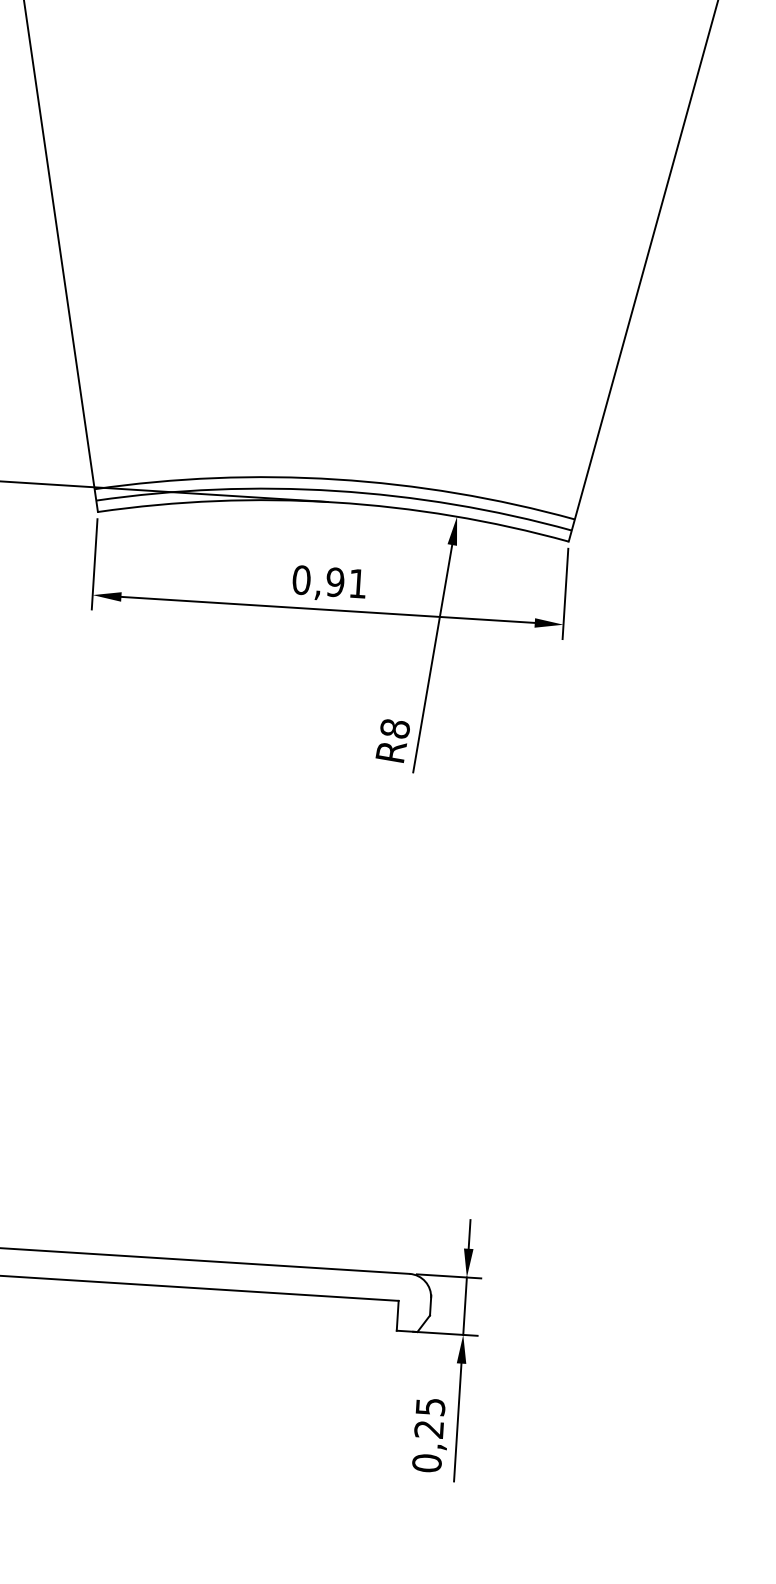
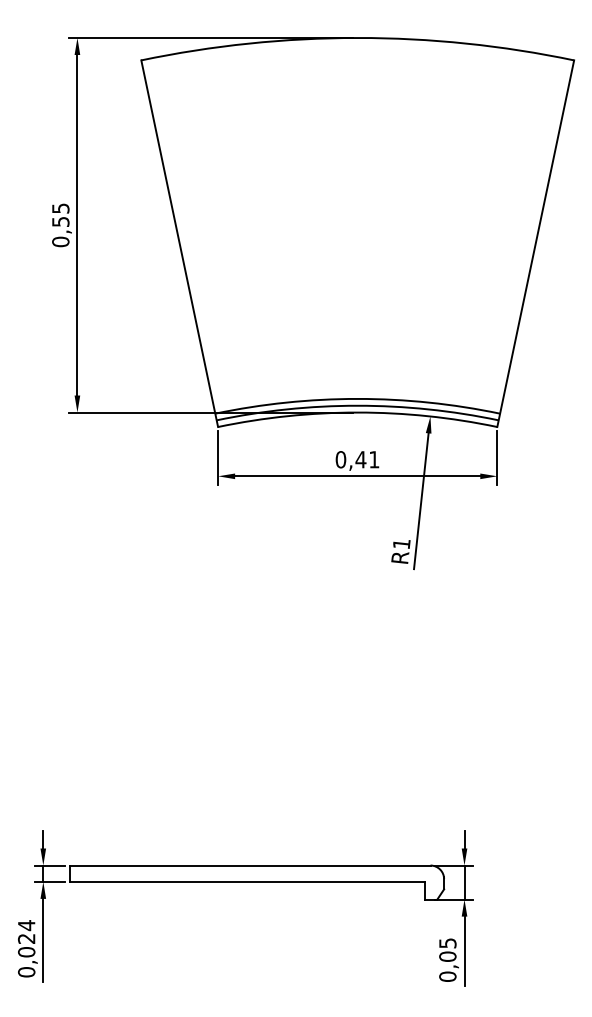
text: (334, 581) -> (360, 459), 0,91 -> 0,41
text: (394, 727) -> (401, 543), R8 -> R1
text: (428, 1429) -> (447, 956), 0,25 -> 0,05

